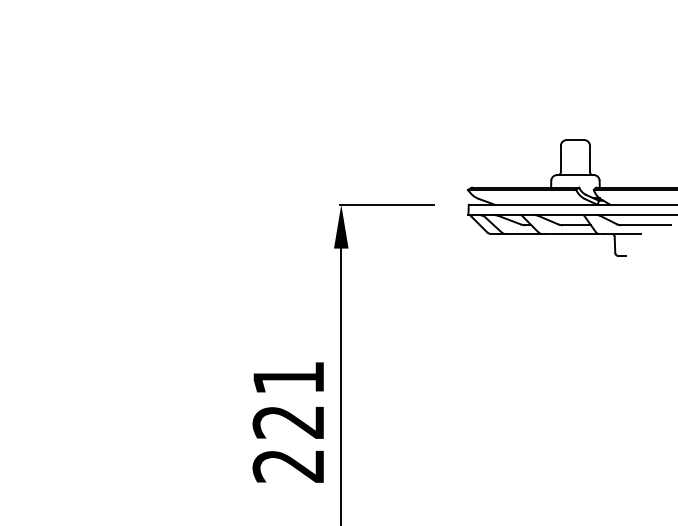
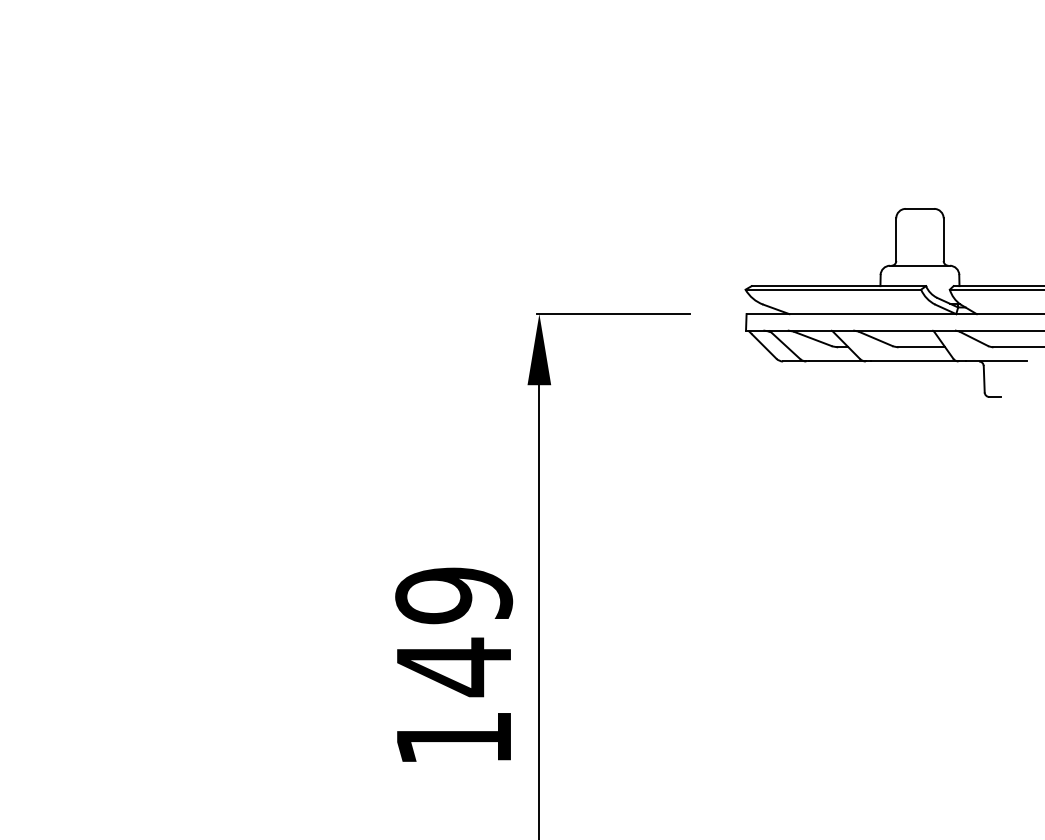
text: (288, 421) -> (453, 666), 221 -> 149

